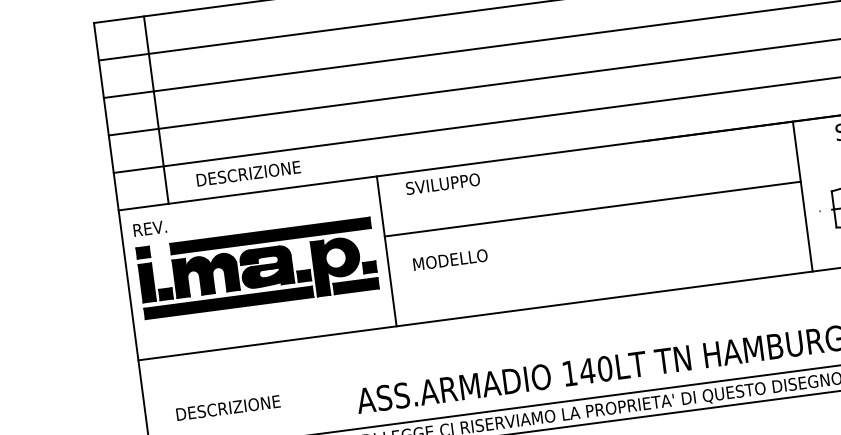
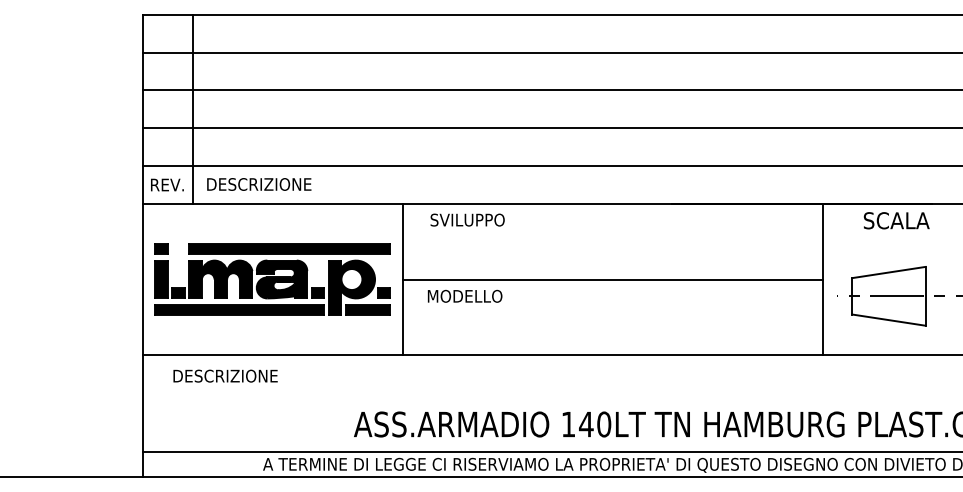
text: (248, 173) -> (259, 184), moved
line: (592, 209) -> (612, 279), moved
text: (150, 228) -> (167, 184), moved
text: (228, 407) -> (225, 375), moved

